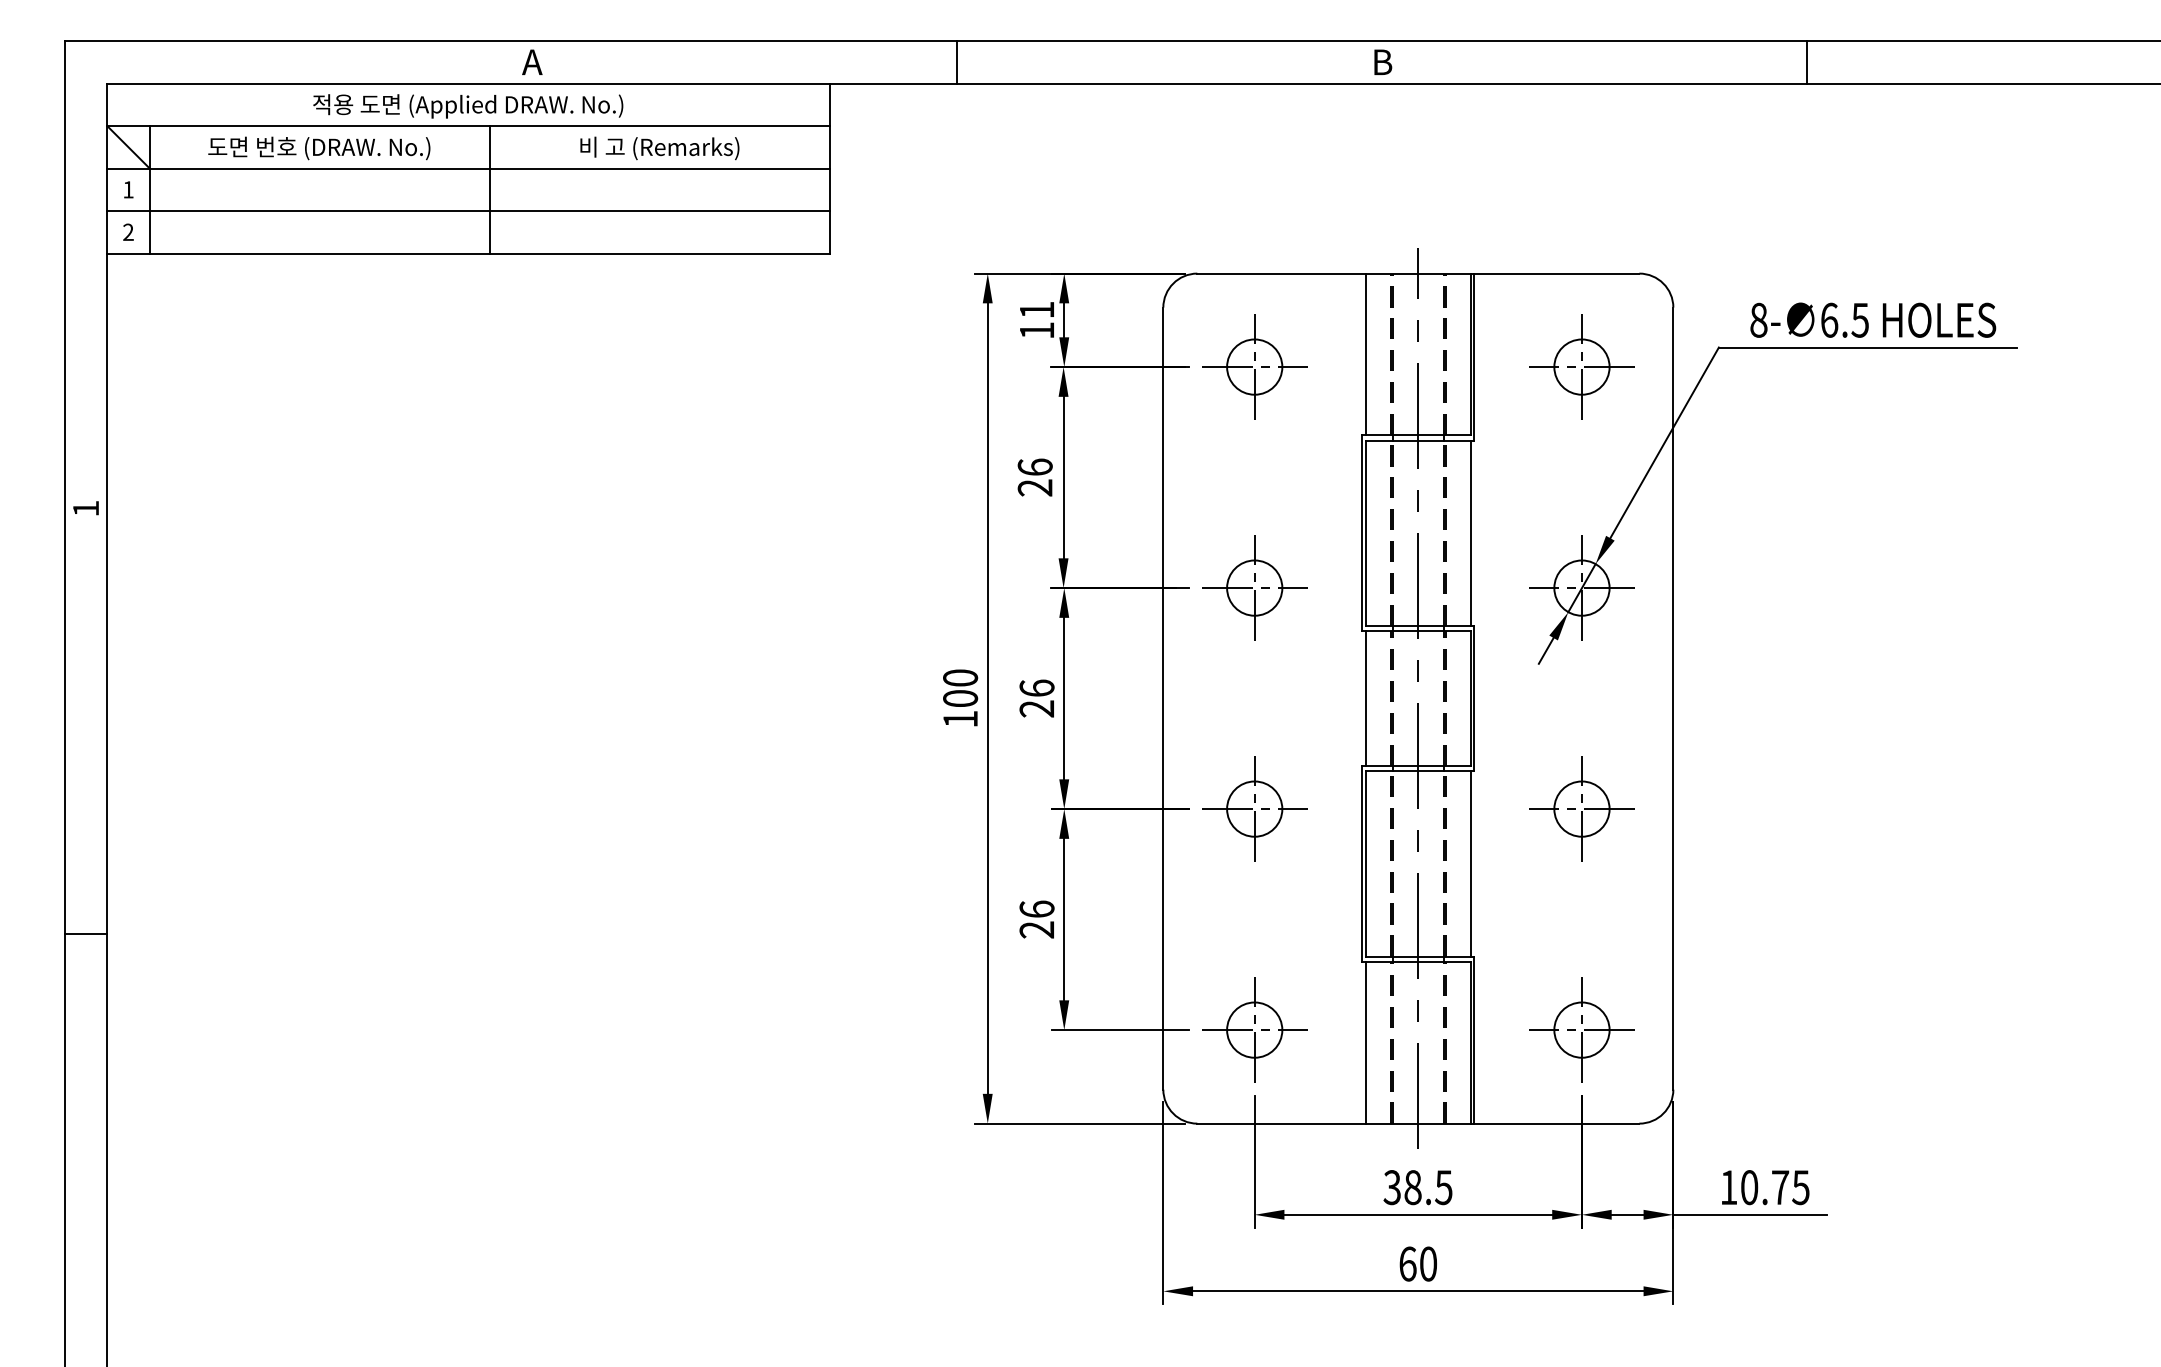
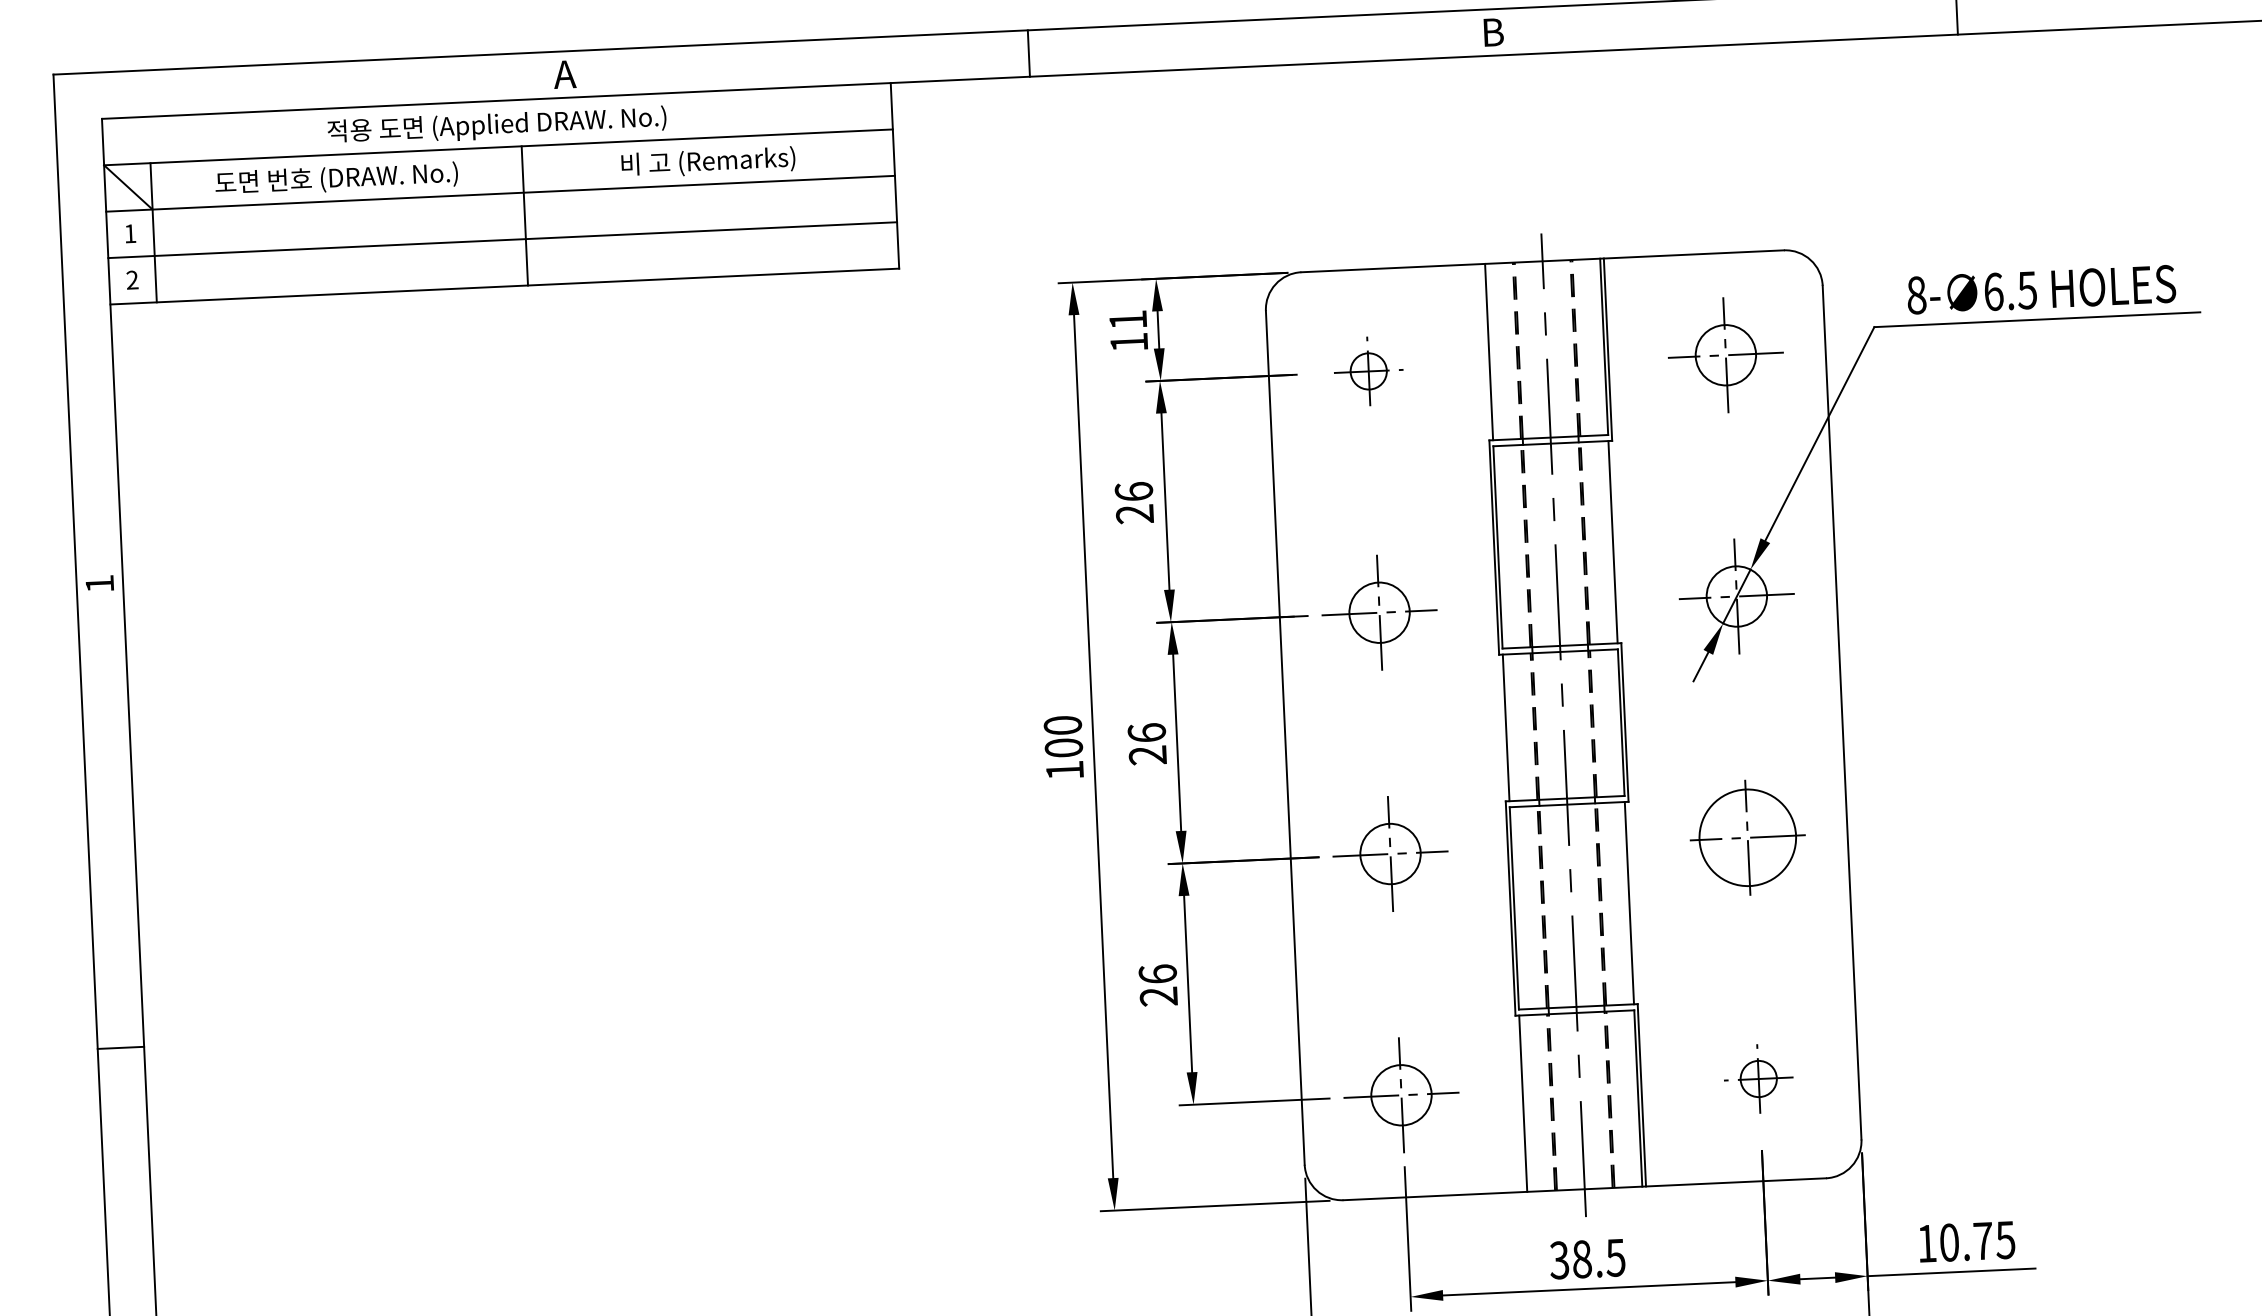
part: (1254, 366) -> (1368, 370), size x0.6
circle: (1581, 808) -> (1747, 837), size x1.6
part: (1581, 1029) -> (1758, 1078), size x0.6

